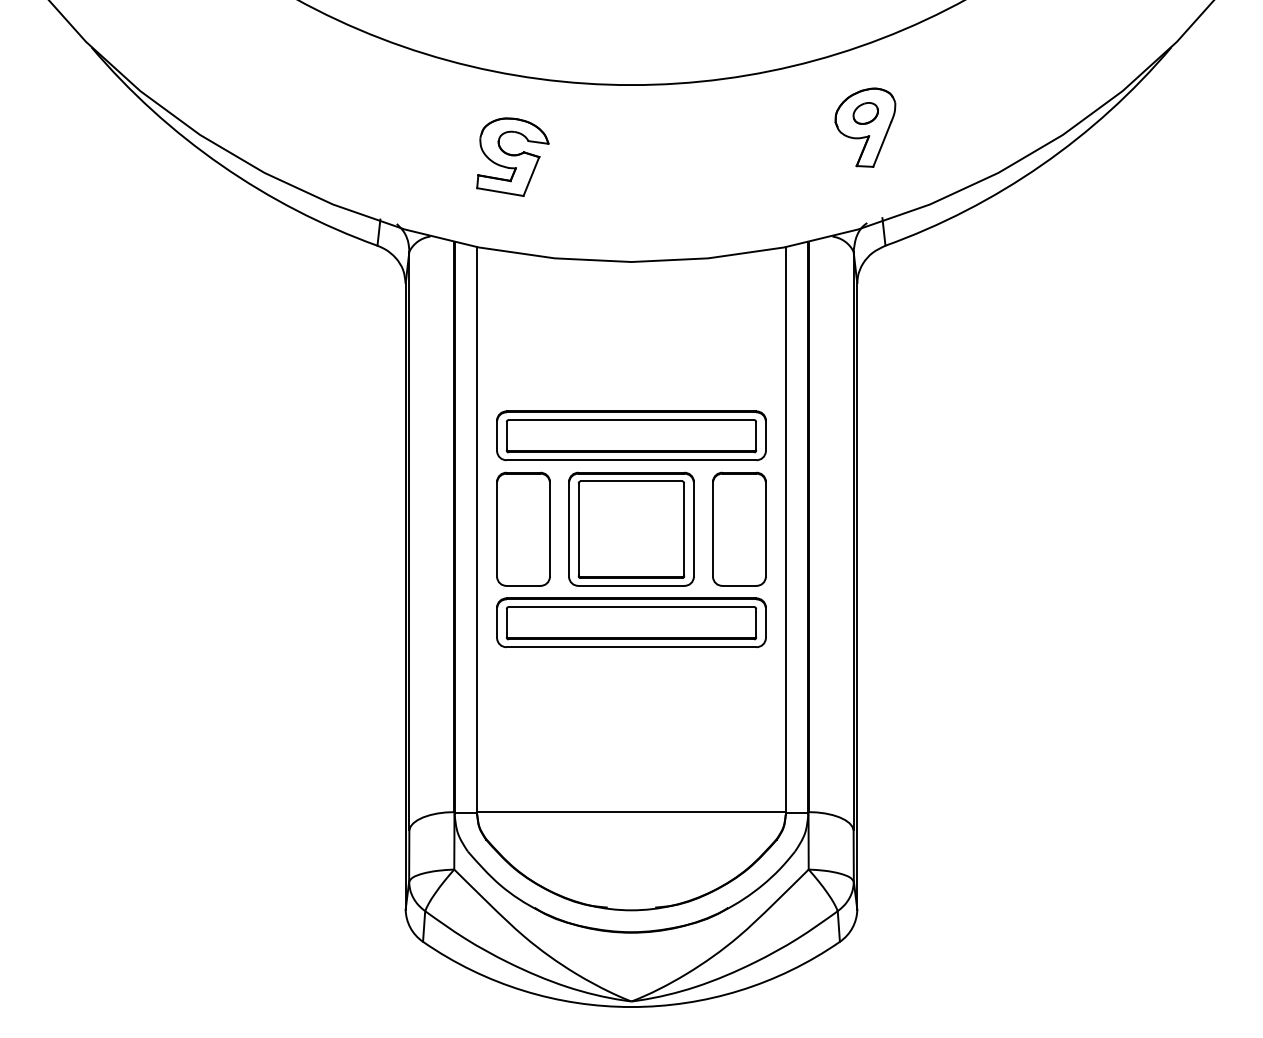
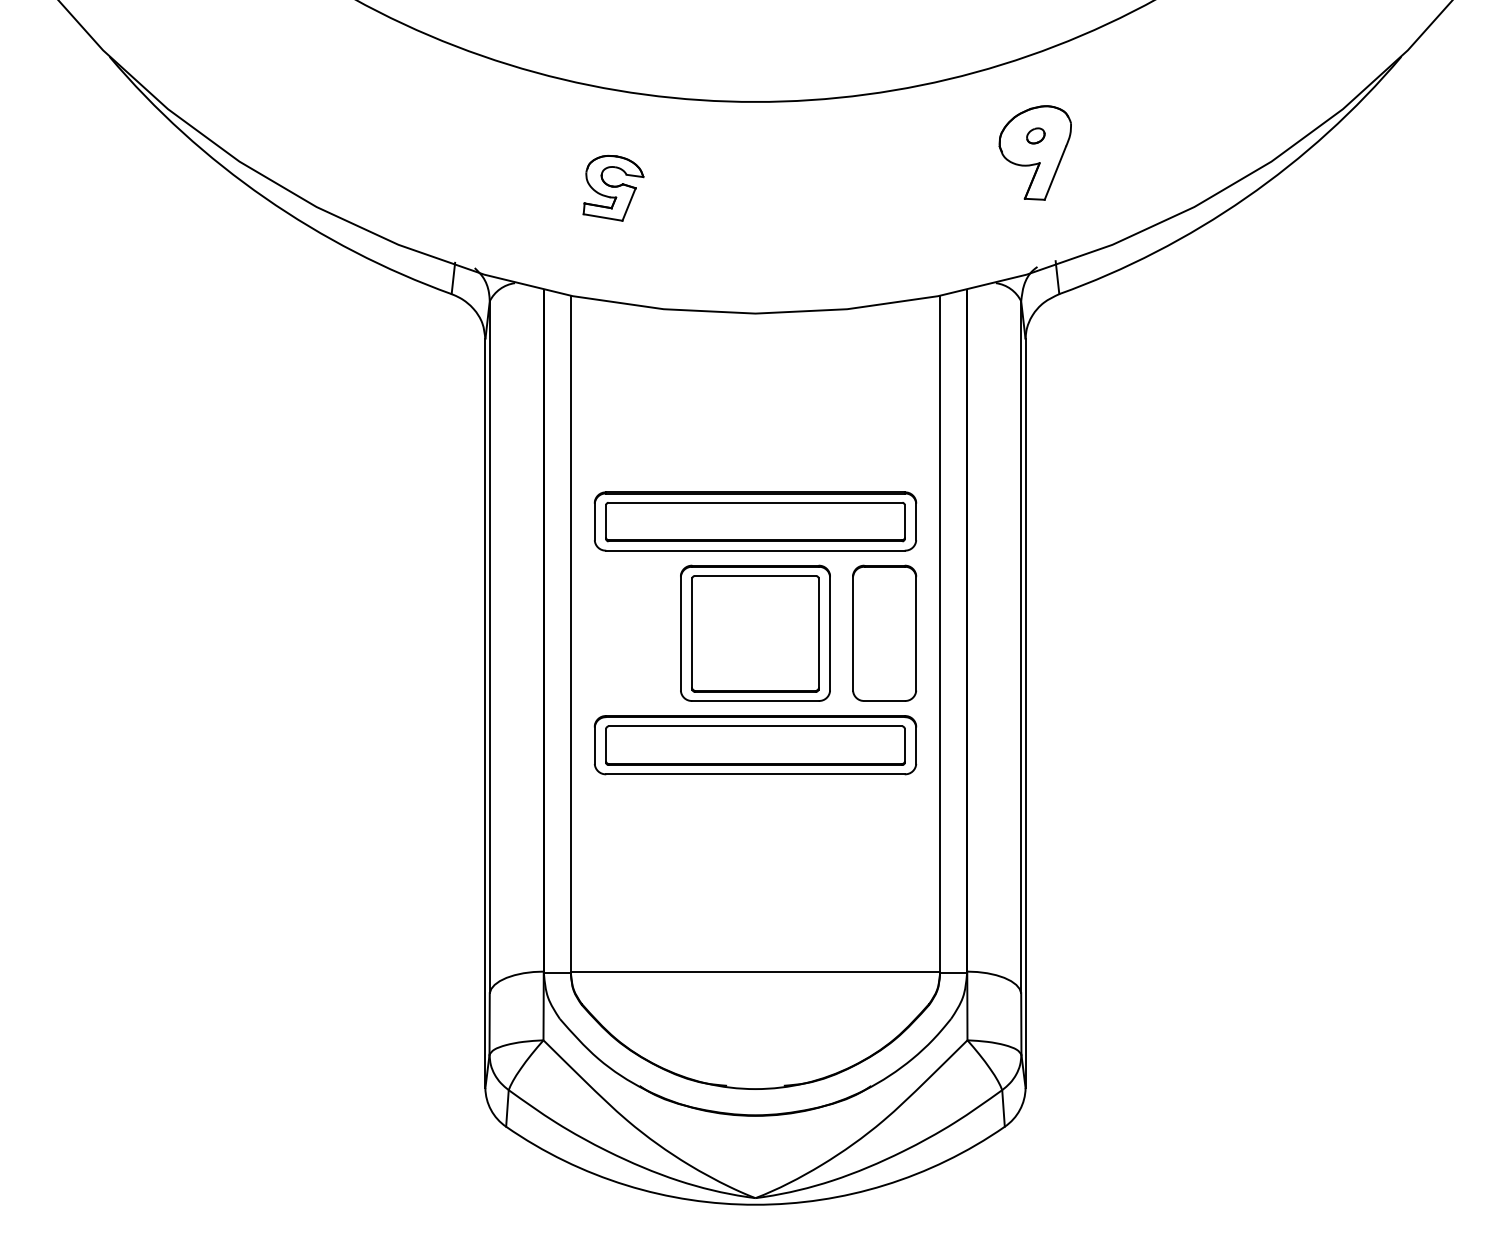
part: (865, 113) -> (1035, 135), size x0.6
part: (512, 157) -> (613, 188), size x0.7
part: (522, 528) -> (625, 632), removed

